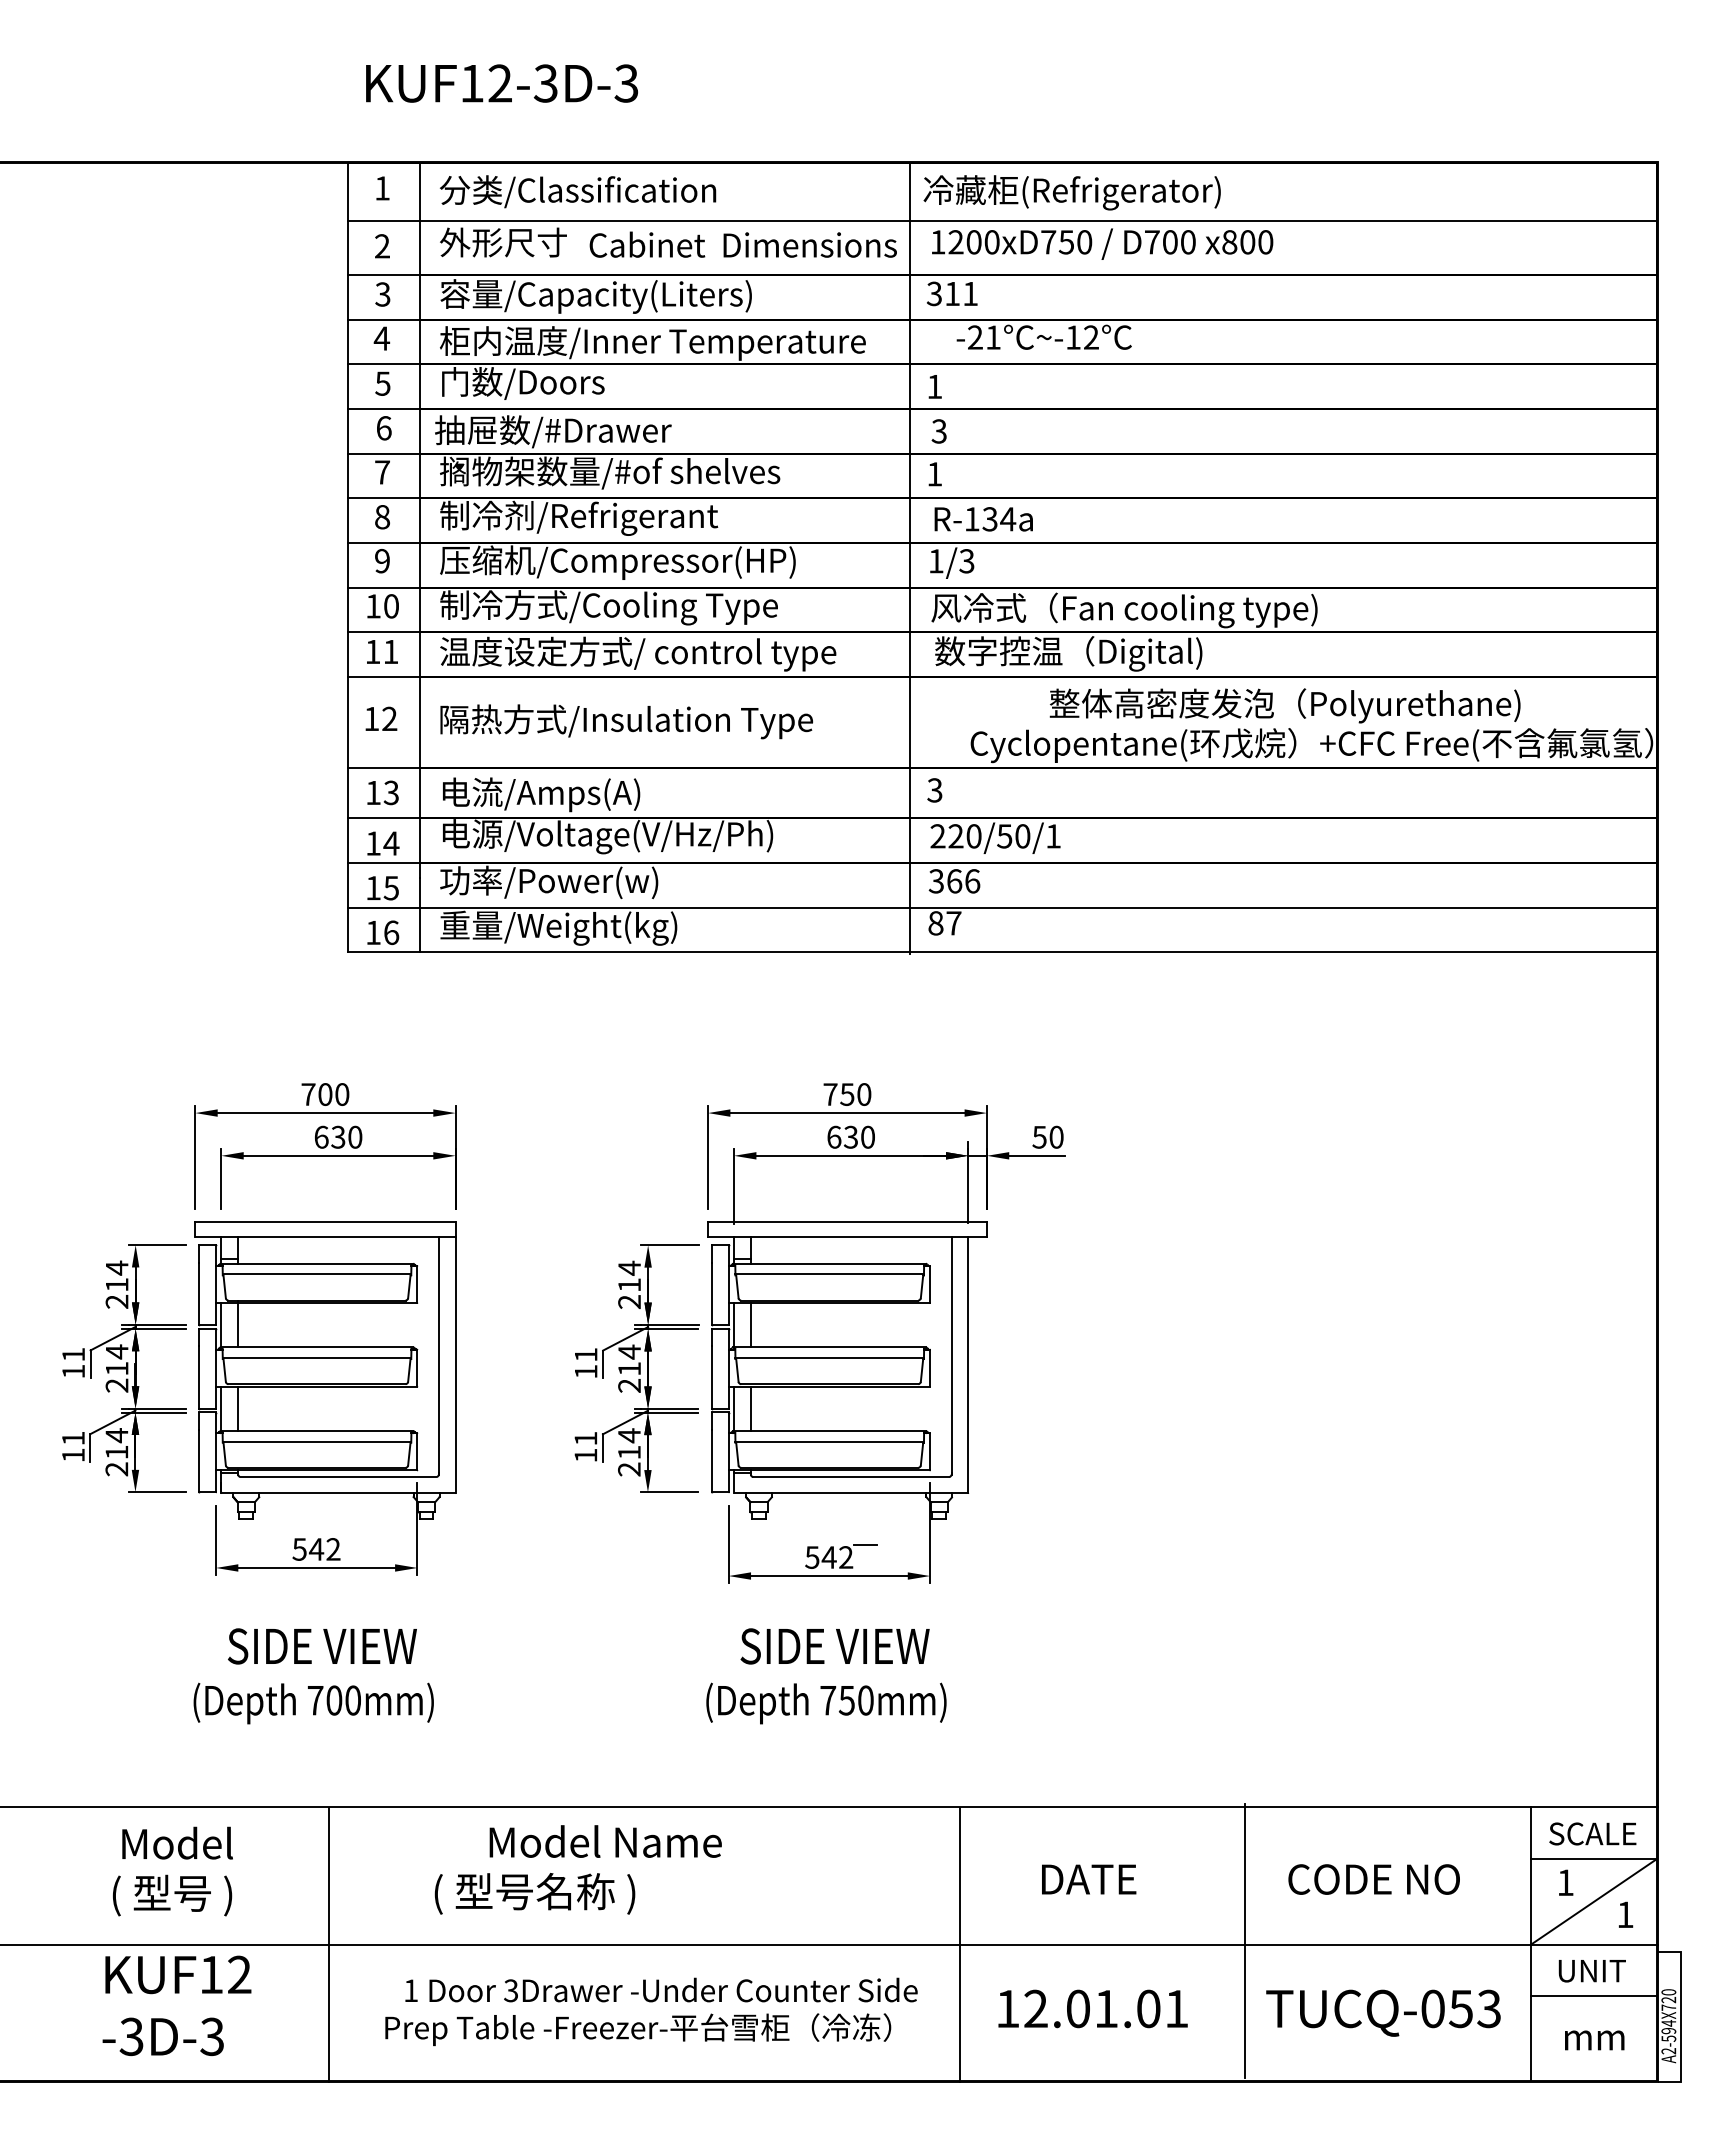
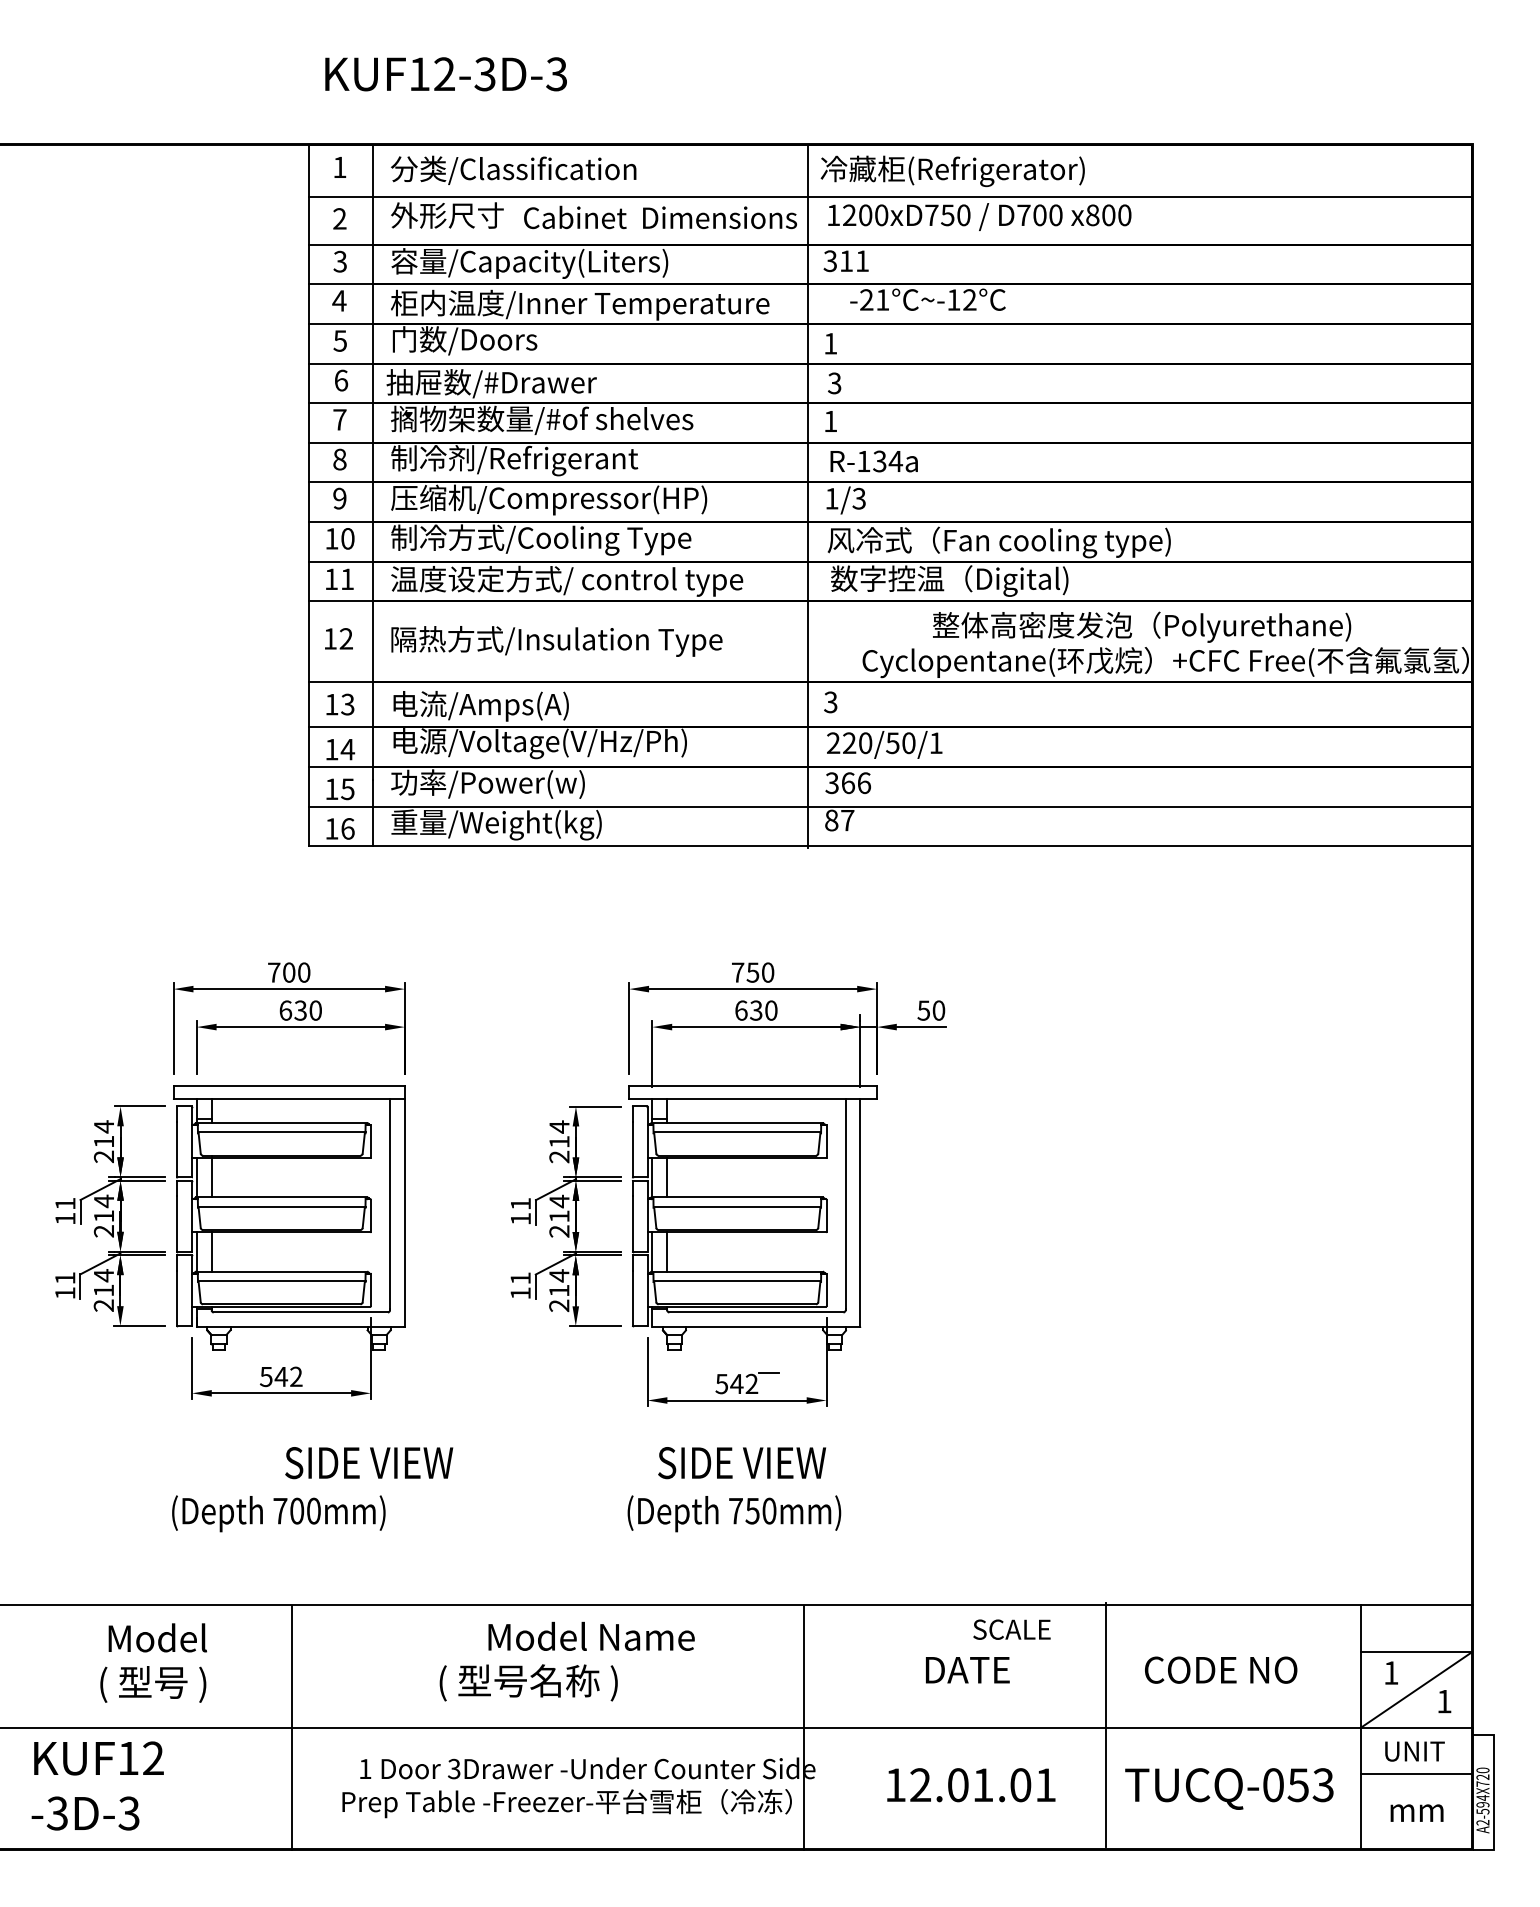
text: (322, 1646) -> (369, 1463), moved
text: (1592, 1833) -> (1011, 1629), moved
text: (577, 1869) -> (566, 1661), moved
line: (960, 1944) -> (804, 1727), moved
text: (176, 2005) -> (97, 1785), moved

